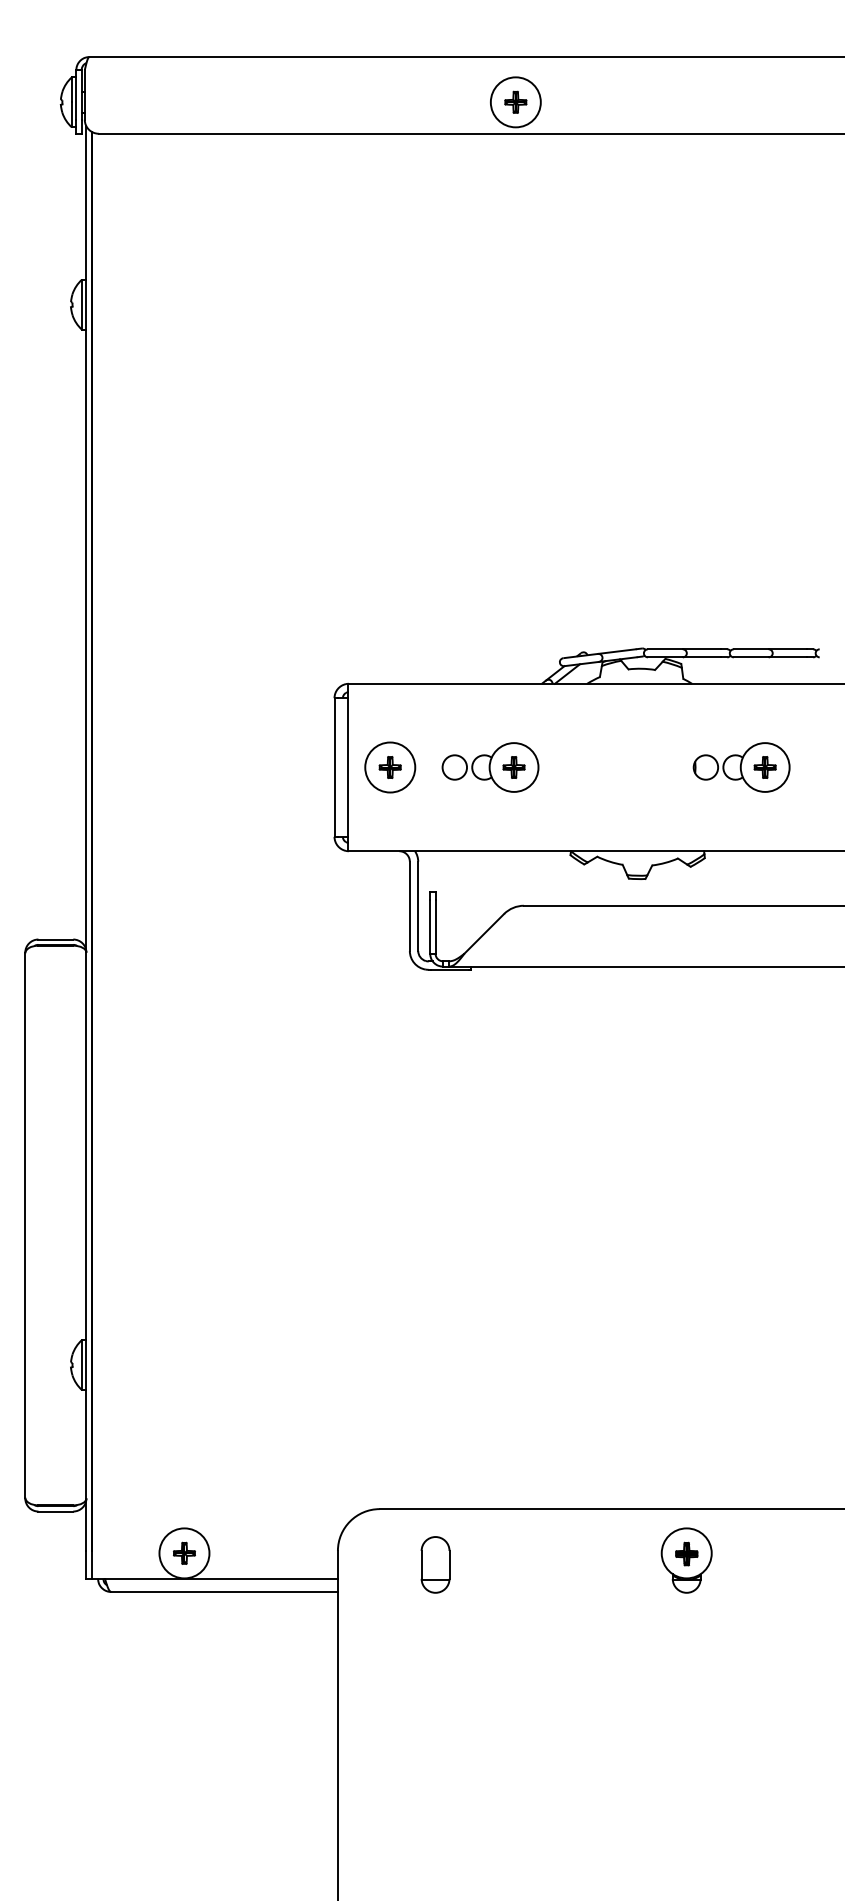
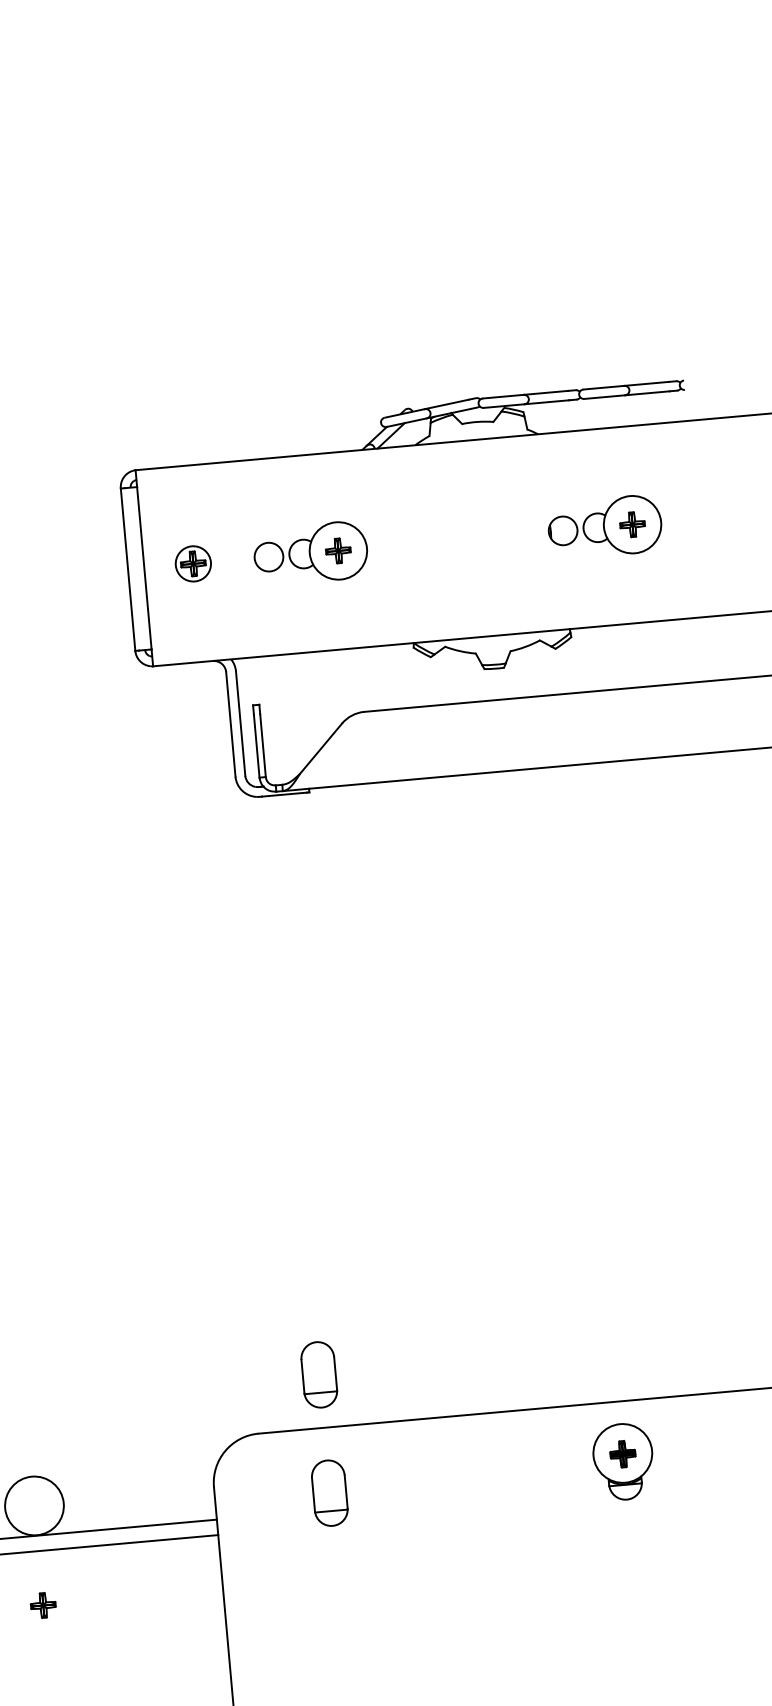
circle: (390, 767) -> (193, 563), size x0.6
part: (435, 1463) -> (319, 1374), added
part: (184, 1552) -> (43, 1604), moved

